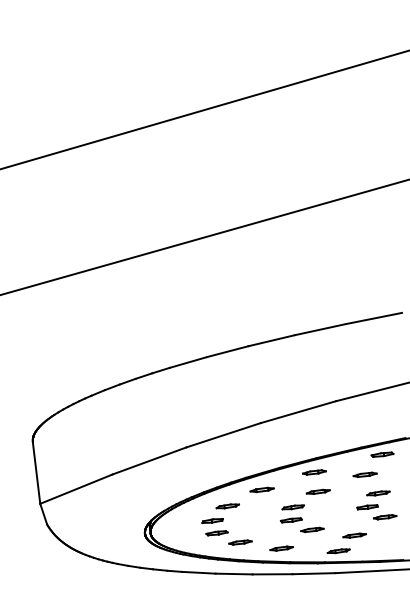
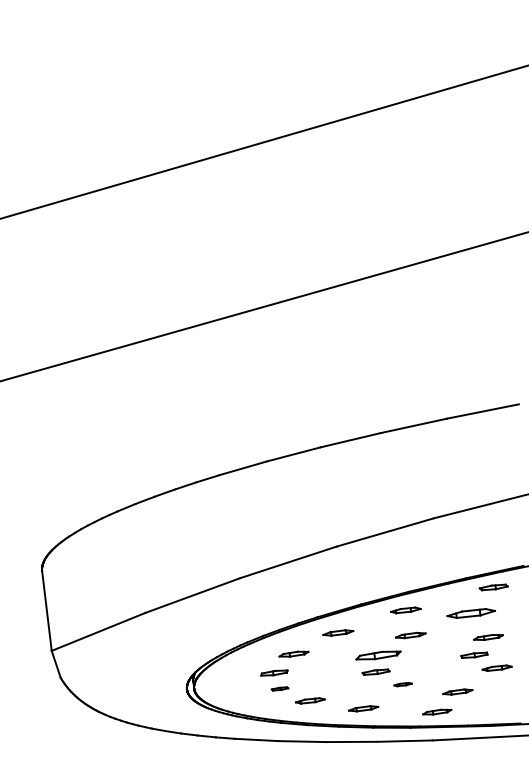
part: (365, 474) -> (471, 613), size x1.6
part: (293, 507) -> (378, 655), size x1.6
part: (311, 529) -> (402, 684), size x0.6
part: (216, 532) -> (279, 688), size x0.6

